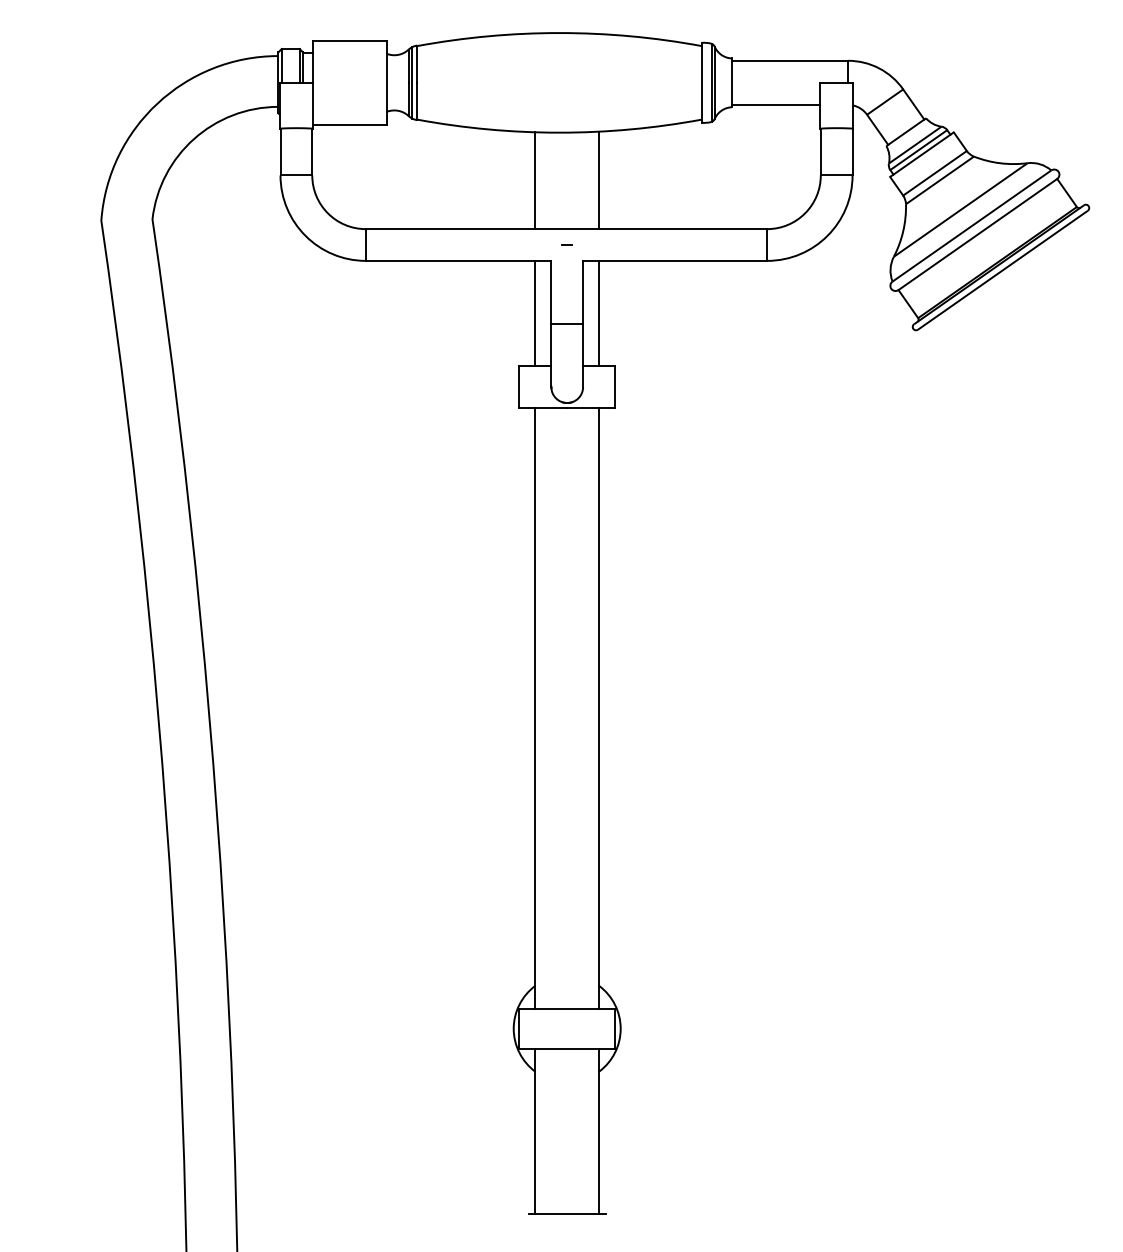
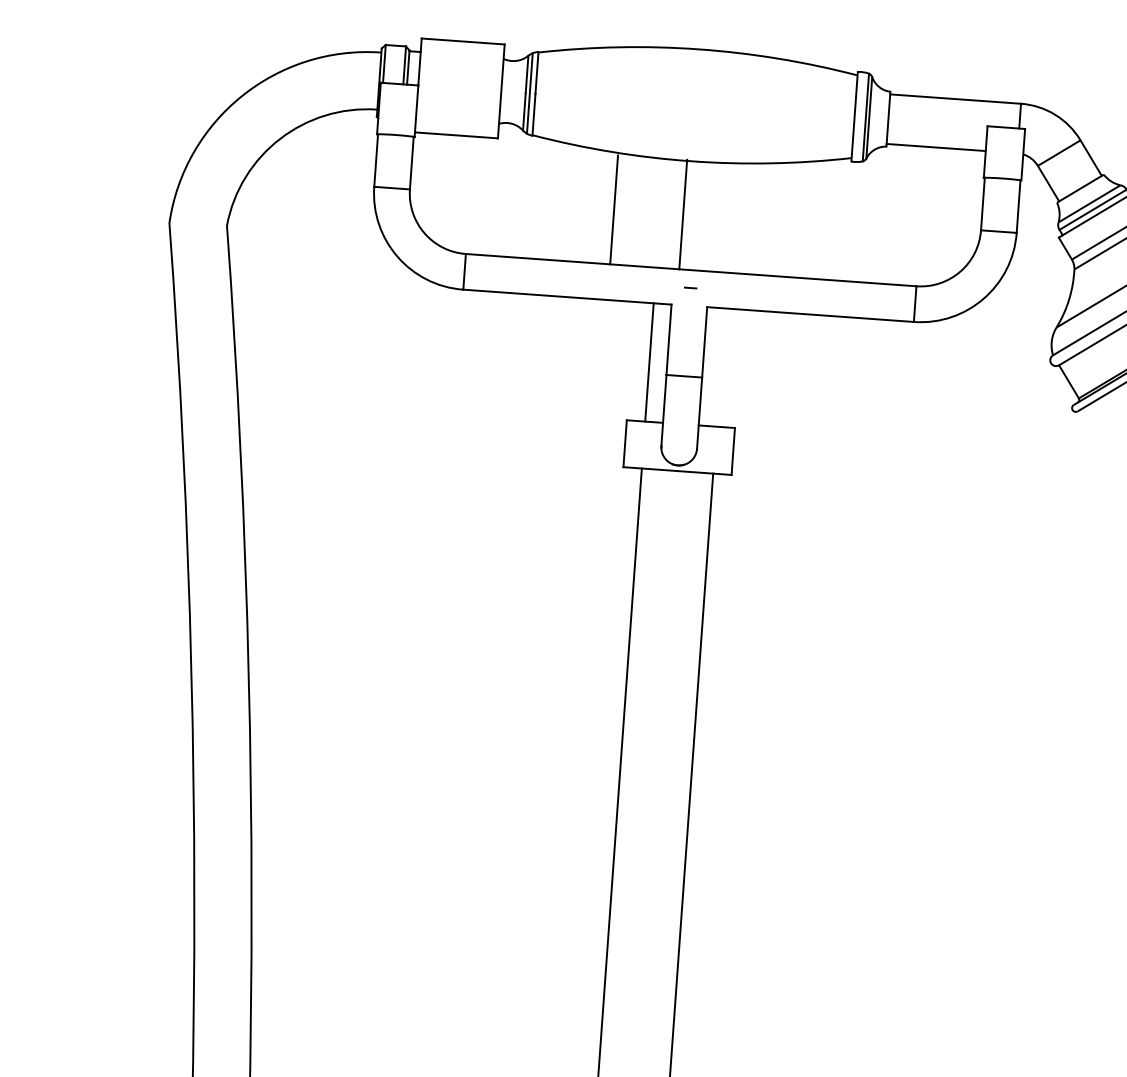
line: (535, 180) -> (614, 209), moved
line: (598, 180) -> (682, 214), moved
line: (598, 313) -> (720, 367), removed

